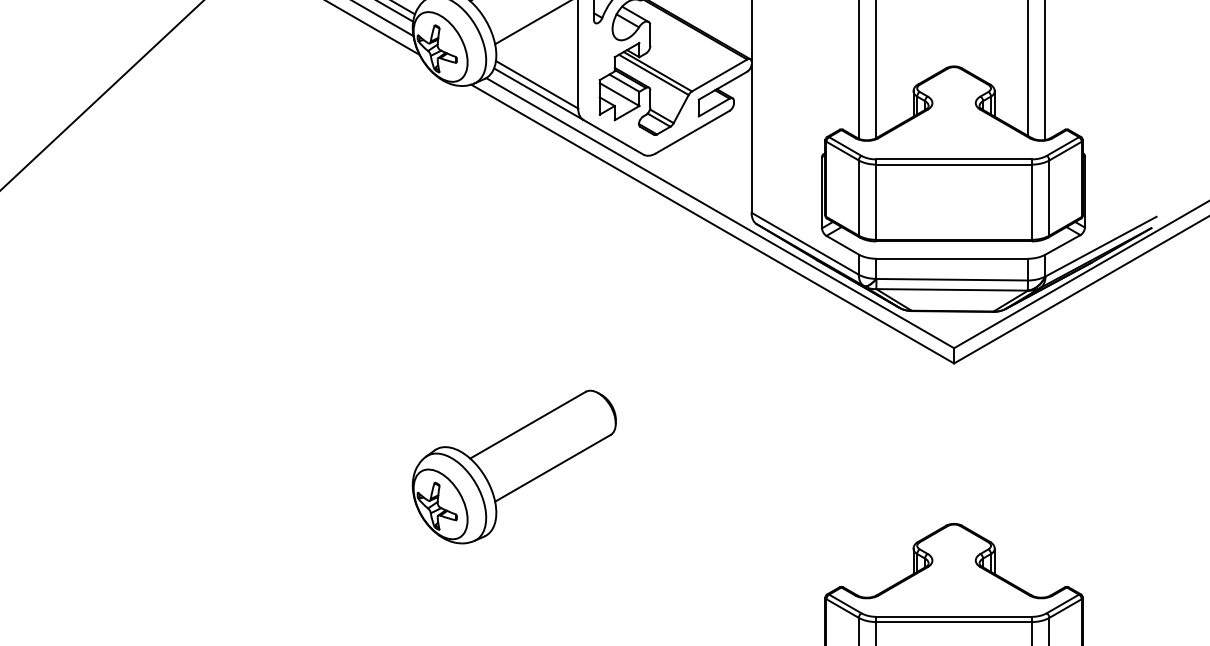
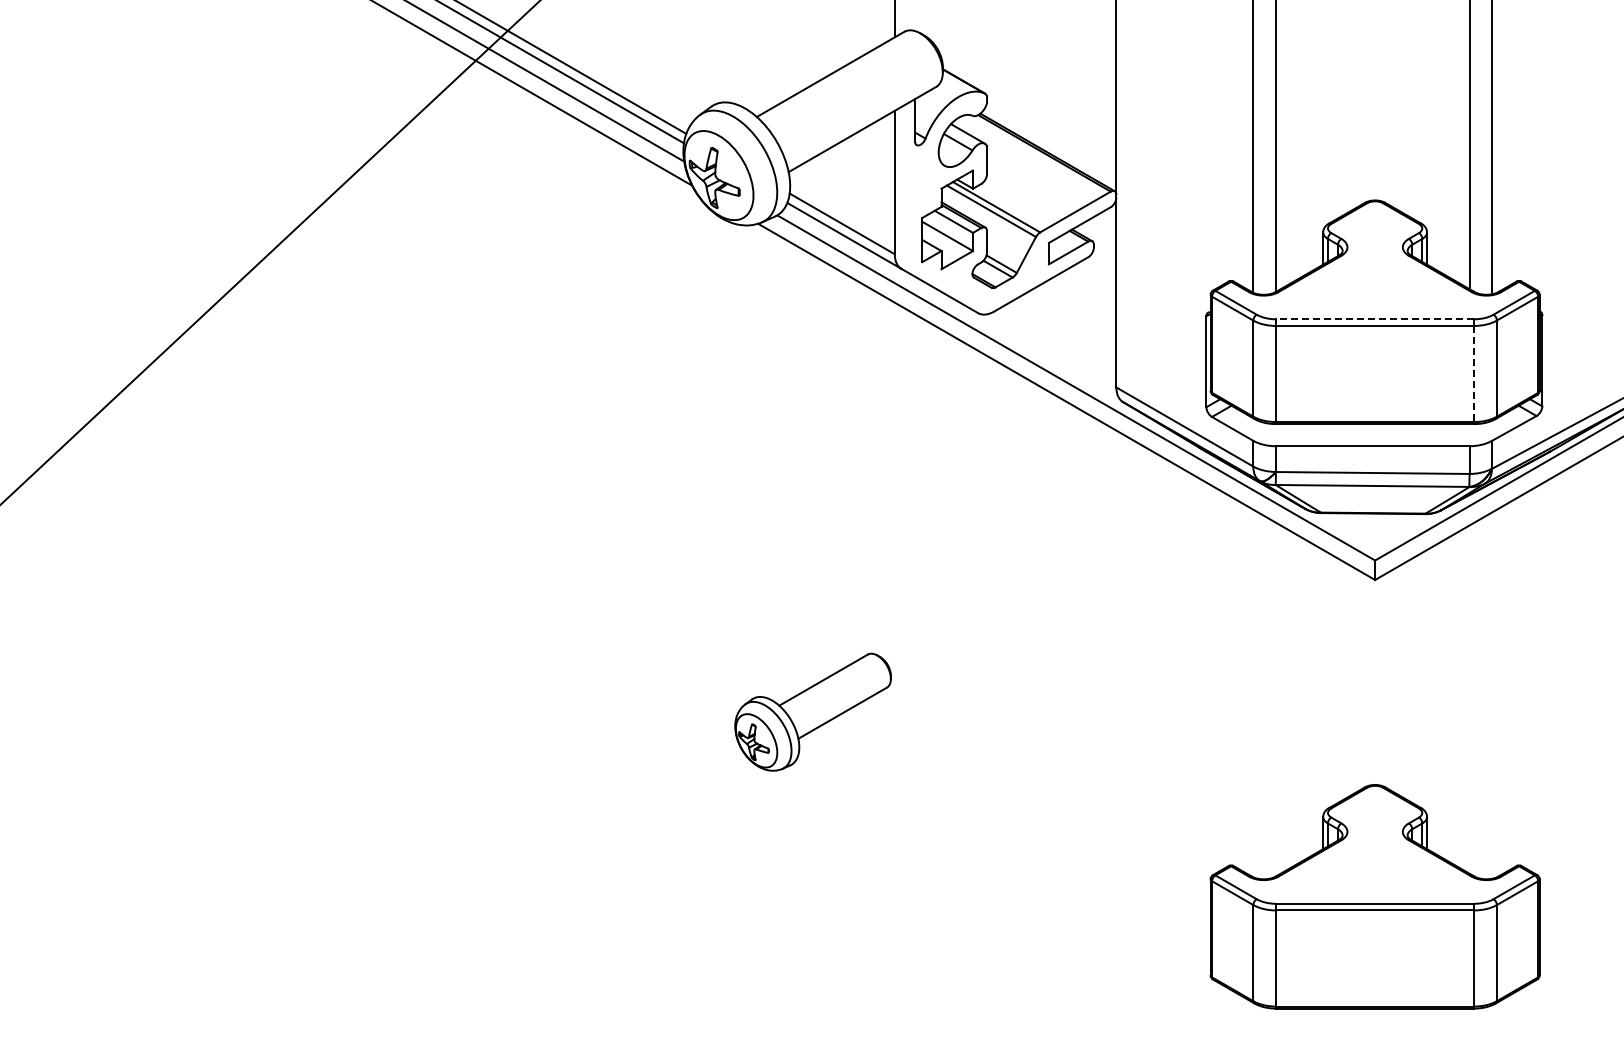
line: (953, 159) -> (1374, 319), solid -> dashed
line: (1031, 202) -> (1474, 374), solid -> dashed
part: (513, 466) -> (812, 711), size x0.6

